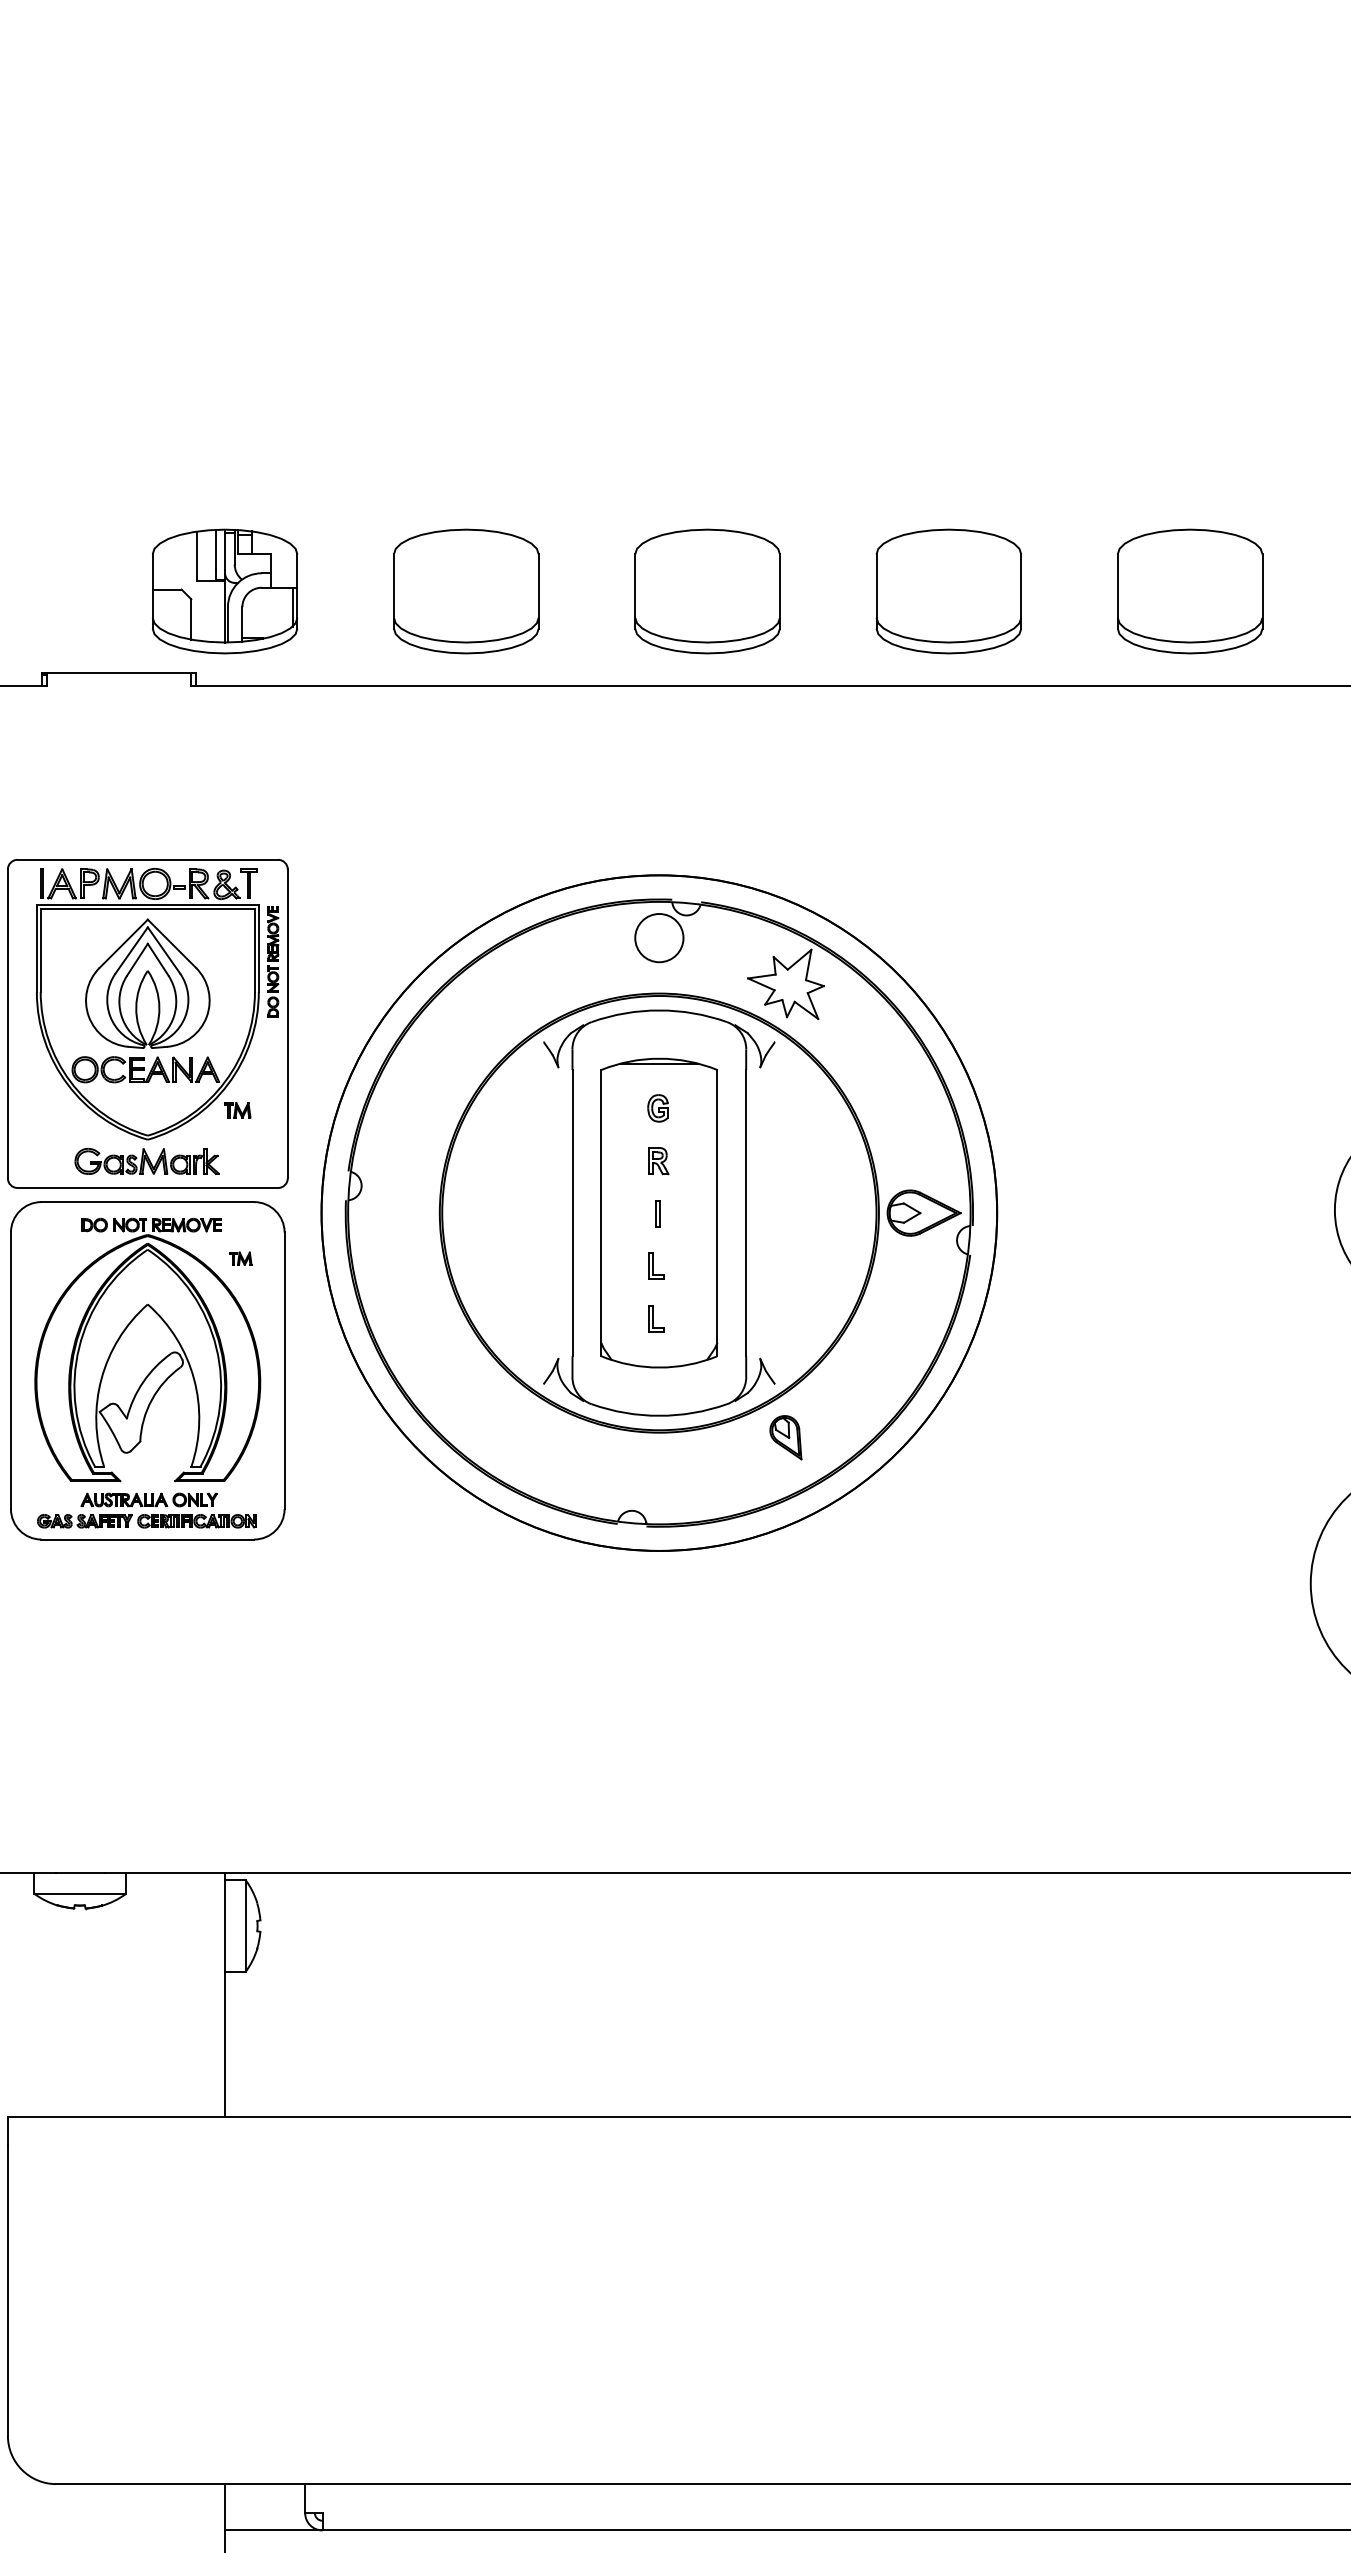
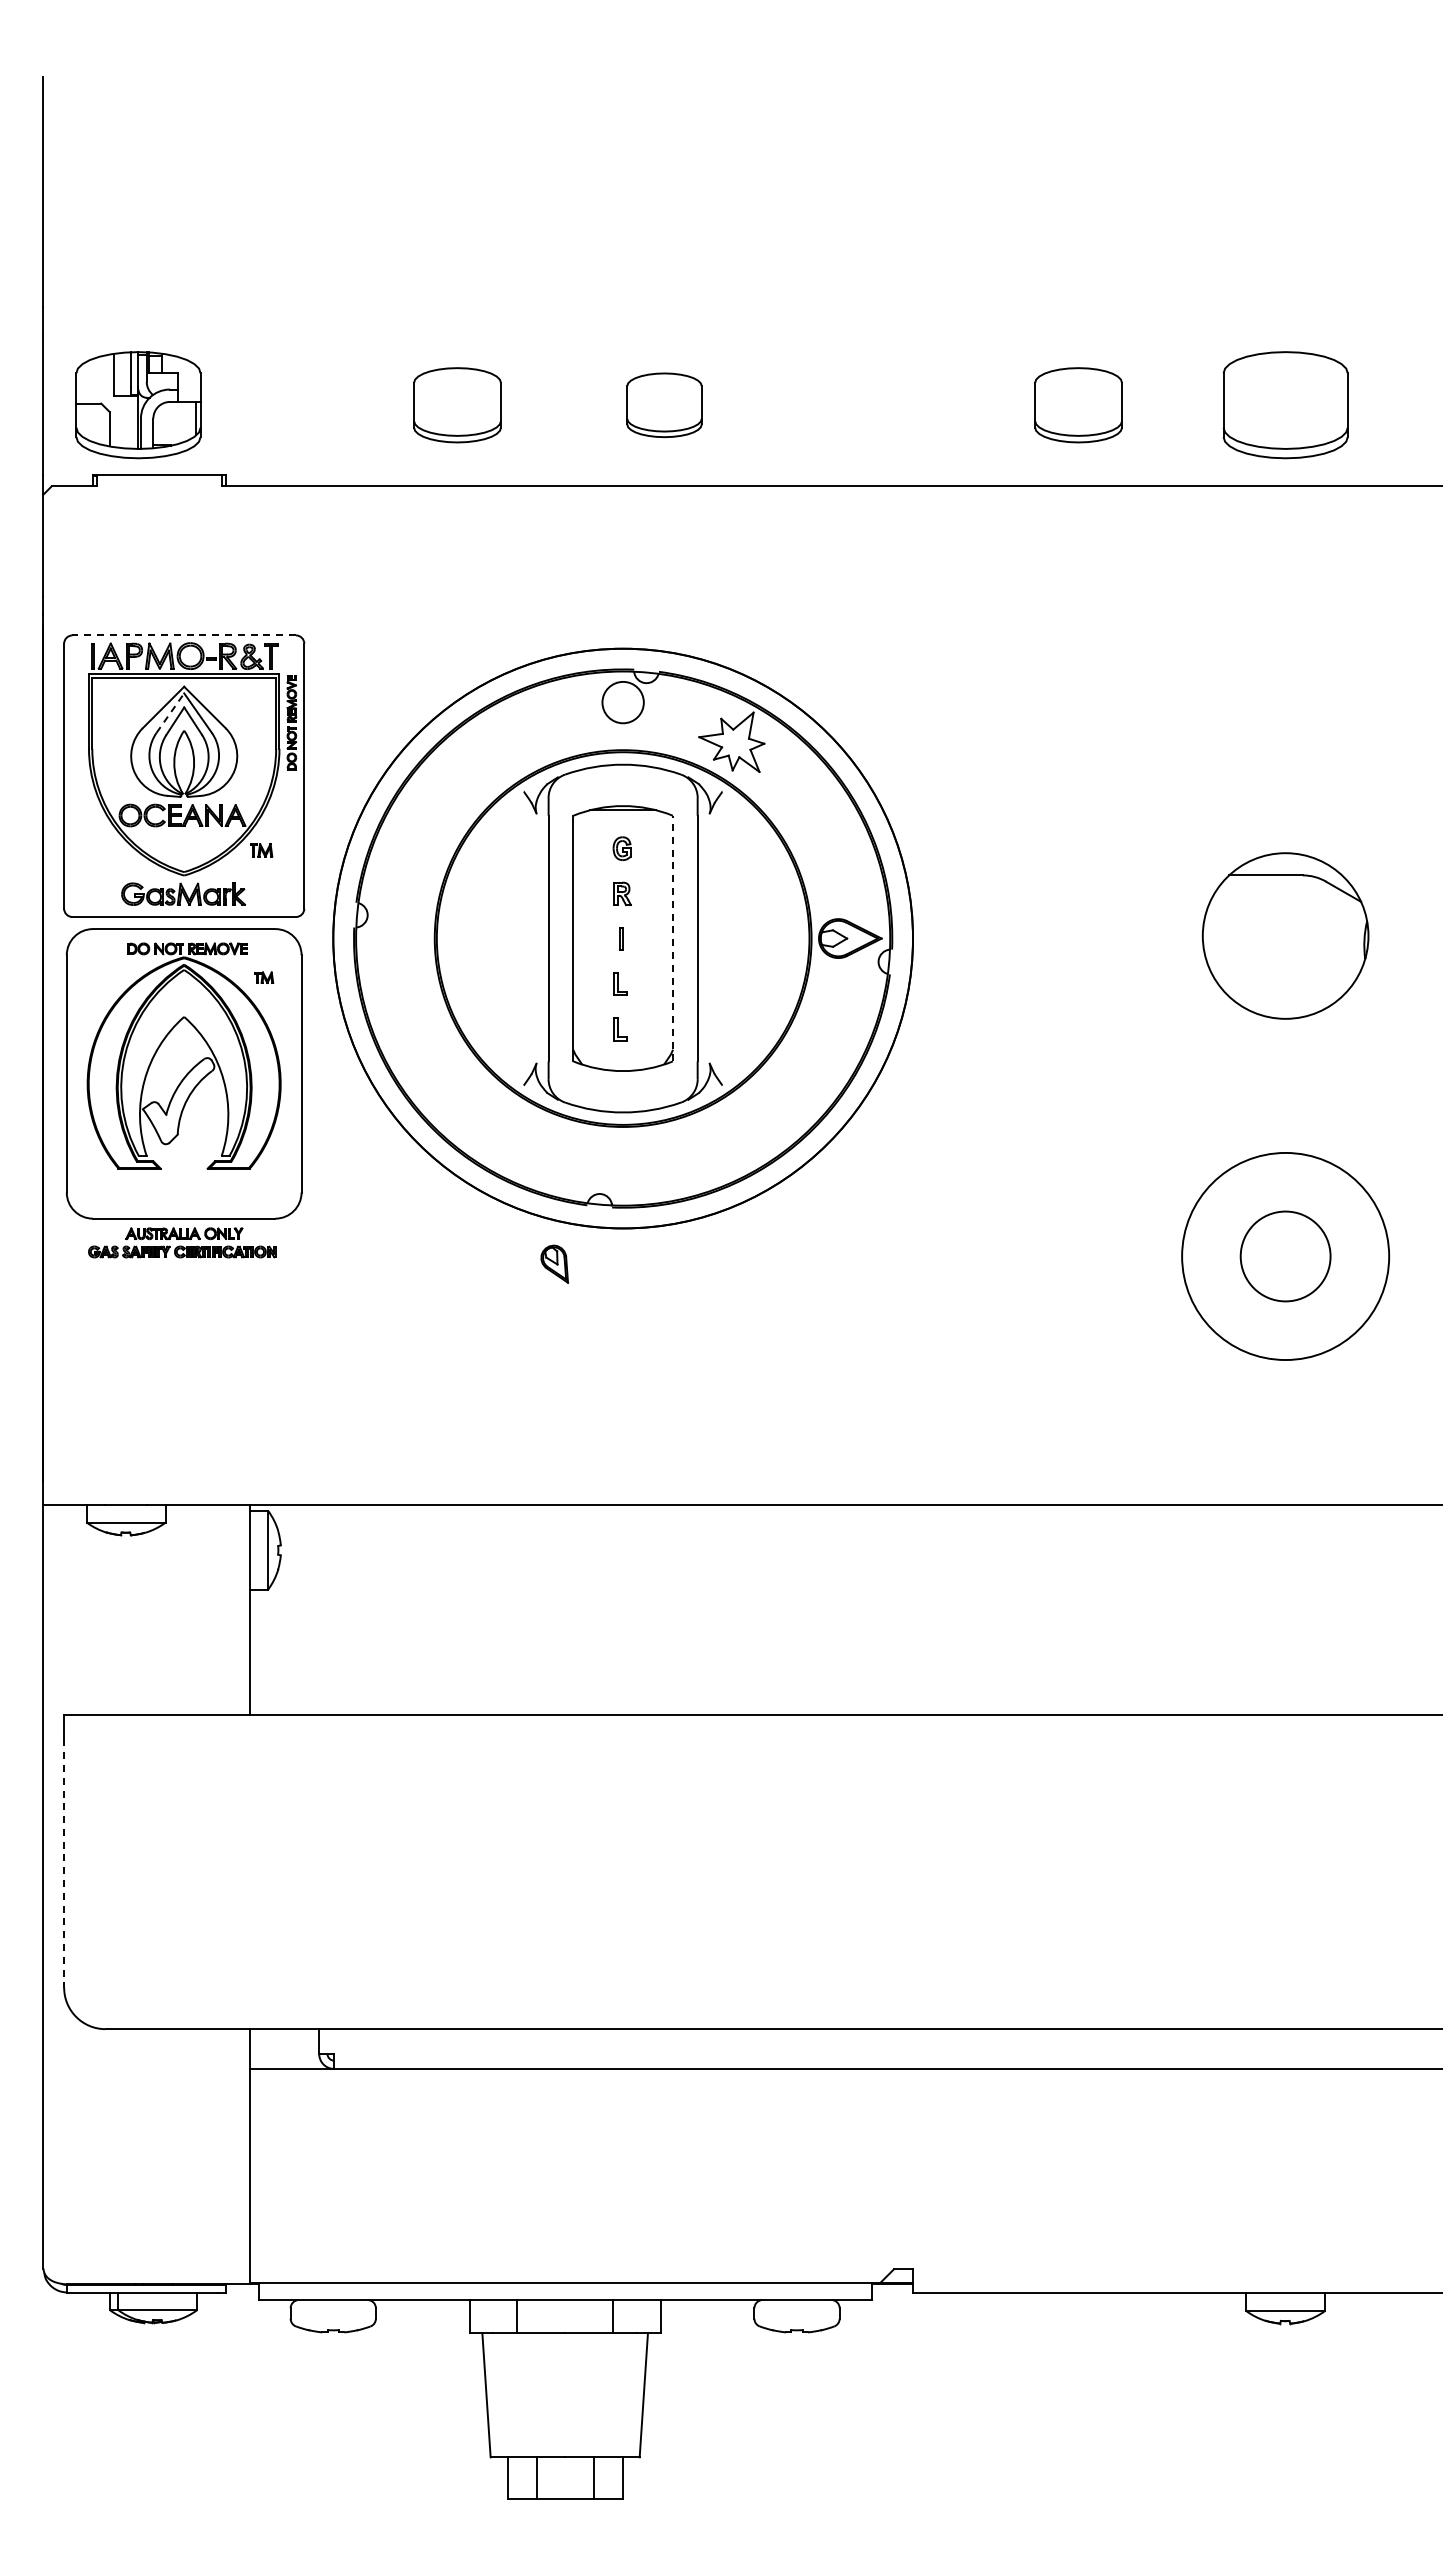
part: (225, 591) -> (138, 405), moved
part: (466, 591) -> (457, 405), size x0.7
part: (707, 591) -> (664, 405), size x0.6
part: (948, 591) -> (871, 405), removed
part: (1190, 591) -> (1078, 405), size x0.7
line: (148, 859) -> (184, 635), solid -> dashed
line: (131, 949) -> (170, 712), solid -> dashed
line: (716, 1213) -> (672, 938), solid -> dashed
part: (785, 1436) -> (554, 1263), moved
part: (146, 1510) -> (182, 1242), moved
line: (8, 2292) -> (64, 1864), solid -> dashed

